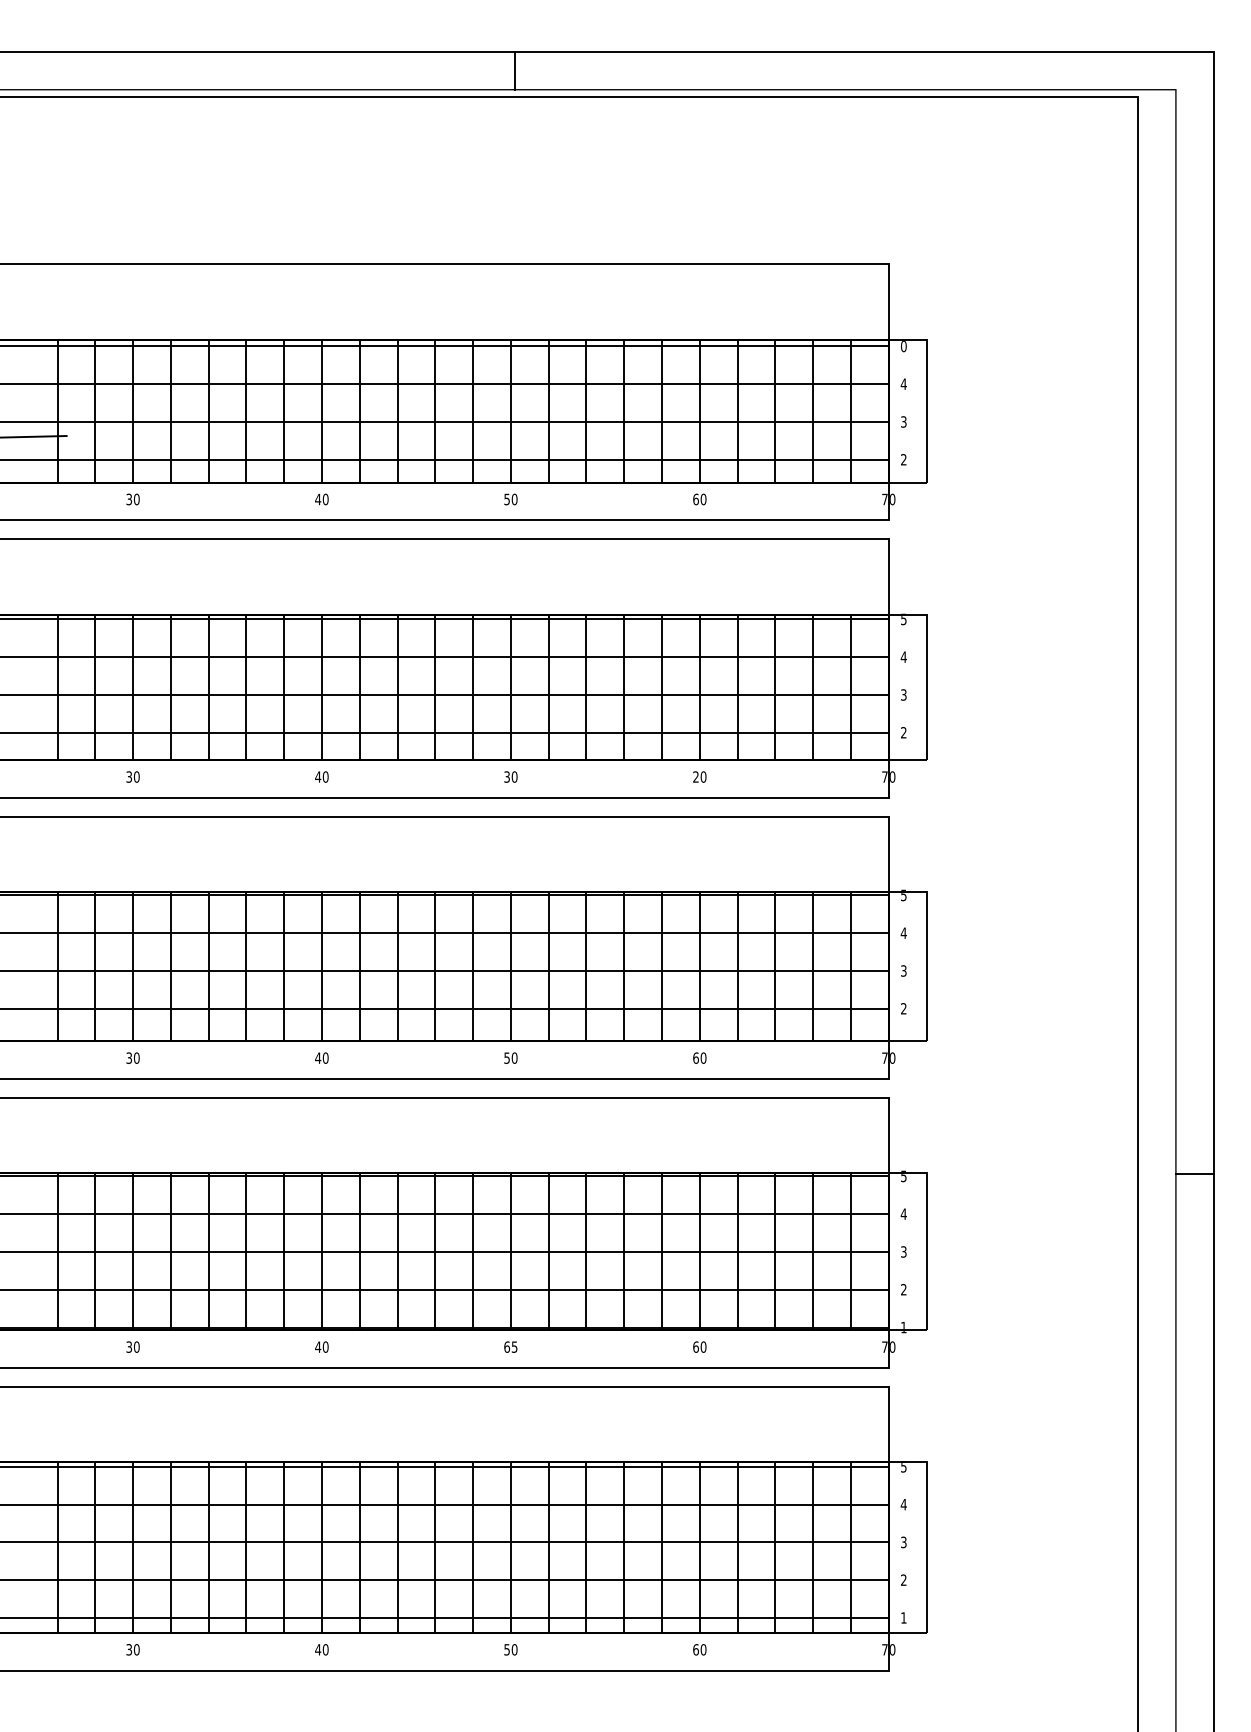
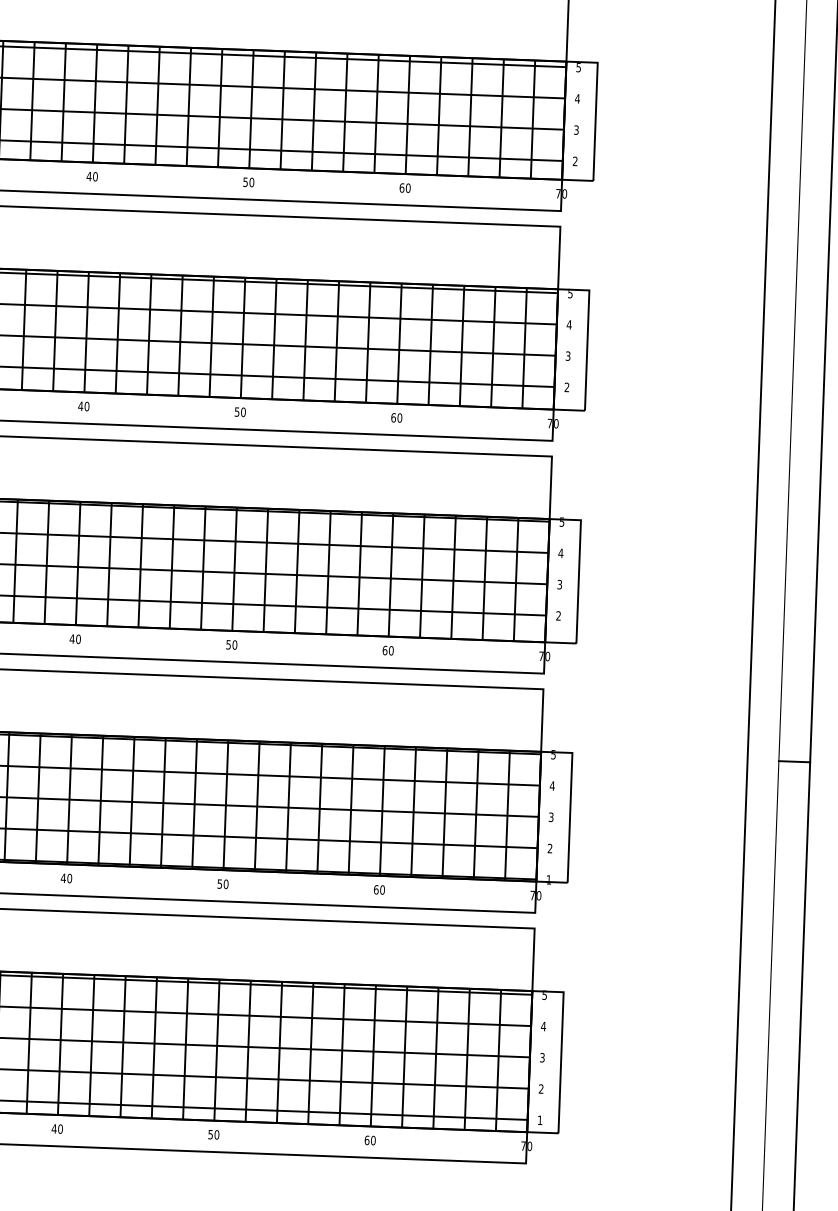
text: (903, 346) -> (578, 67), 0 -> 5
text: (506, 776) -> (236, 411), 30 -> 50
text: (695, 776) -> (393, 417), 20 -> 60
text: (510, 1346) -> (222, 883), 65 -> 50

